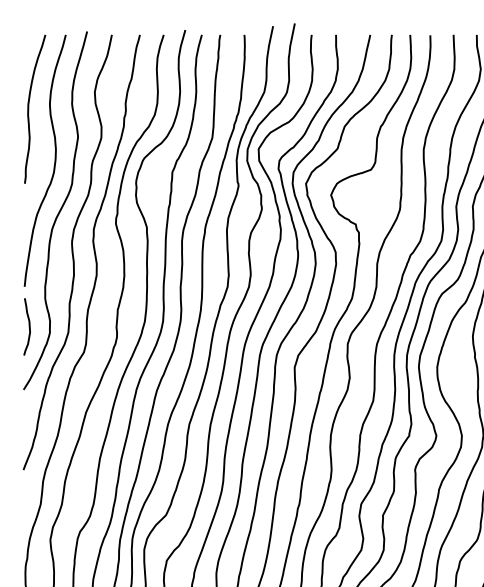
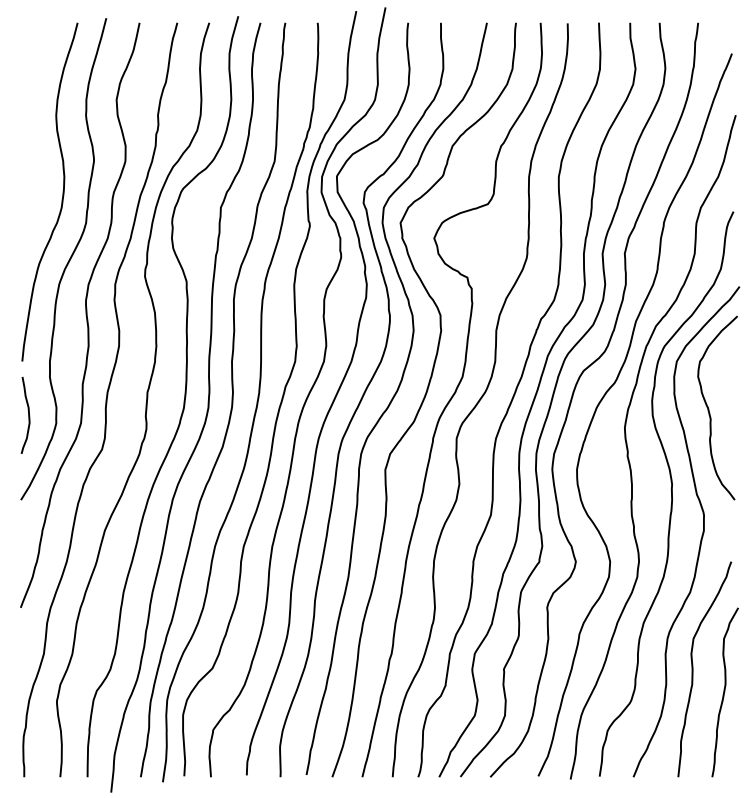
curve: (29, 106) -> (28, 119), removed

